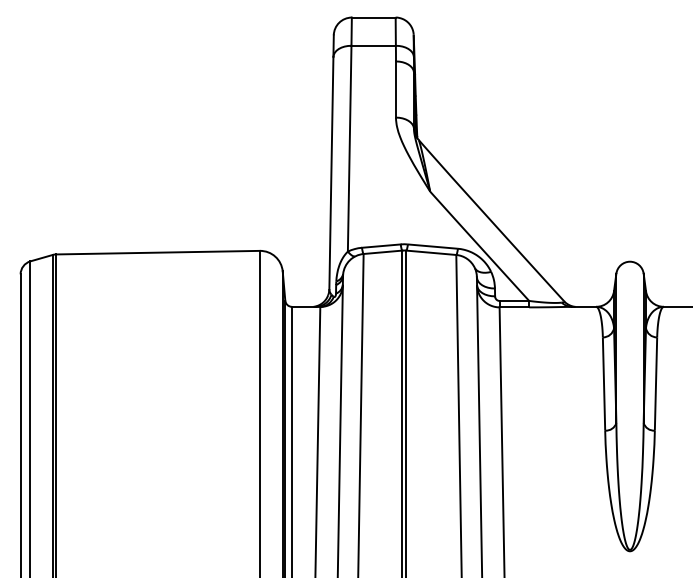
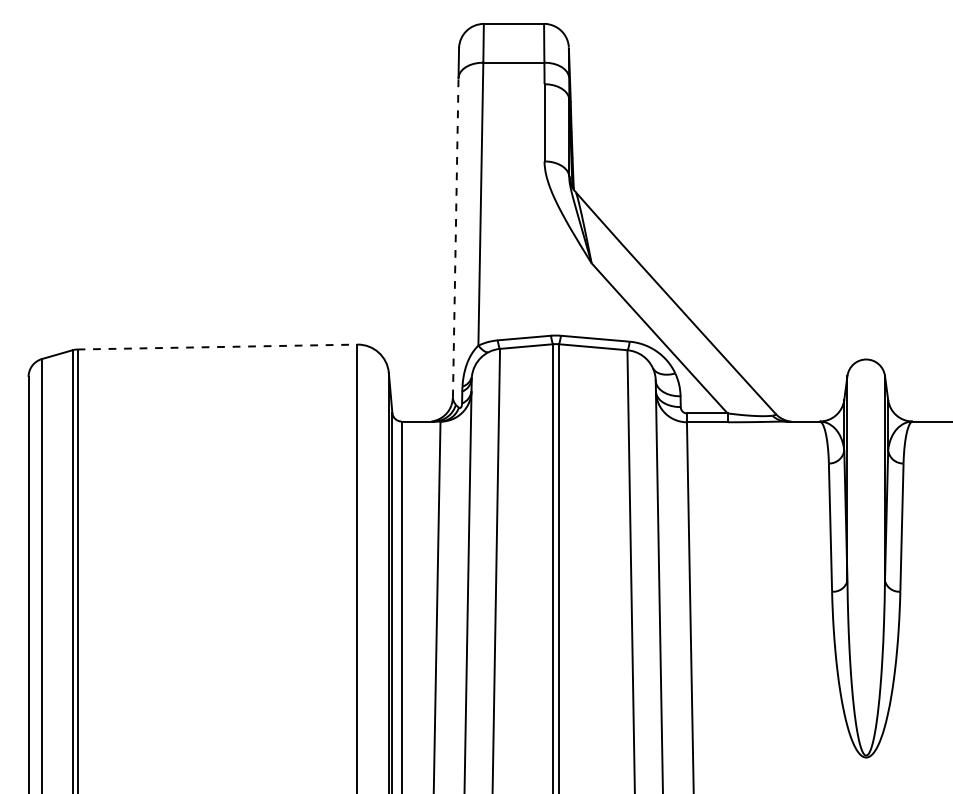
line: (331, 172) -> (455, 237), solid -> dashed
line: (158, 252) -> (217, 347), solid -> dashed

